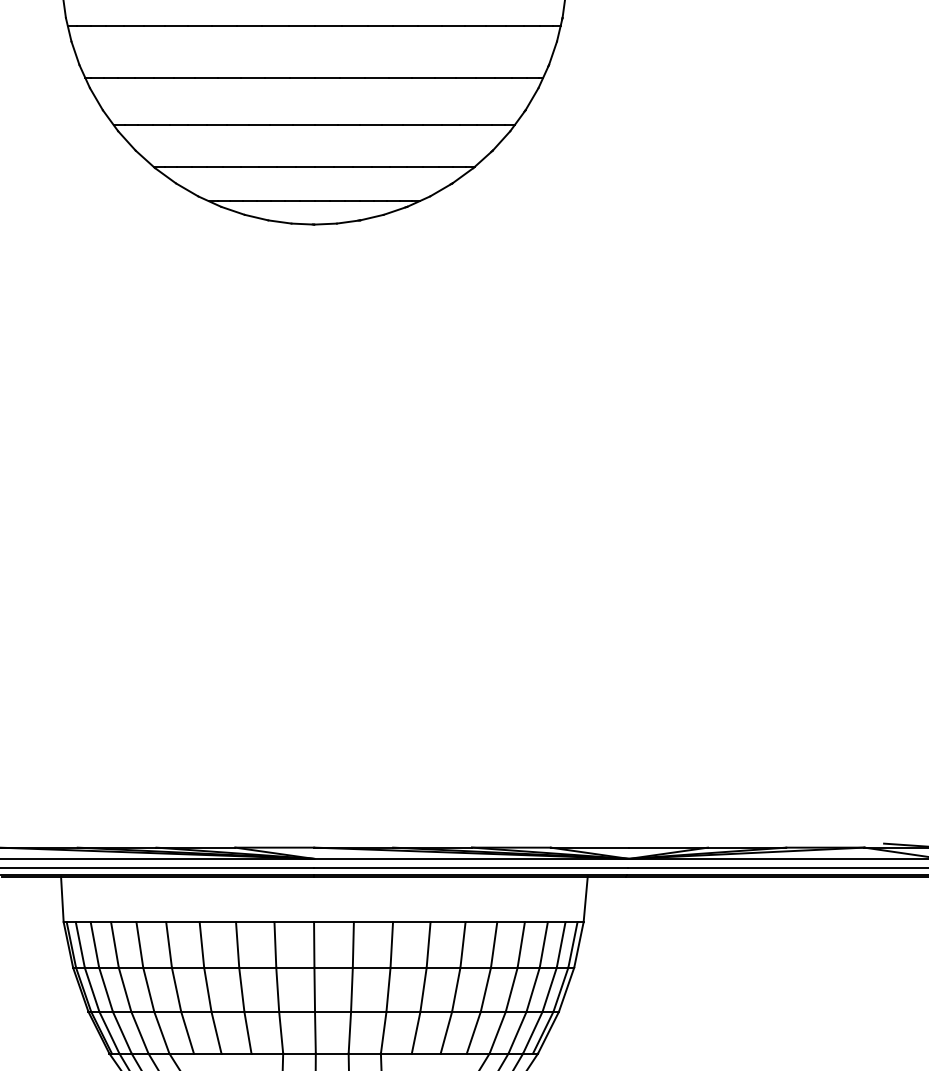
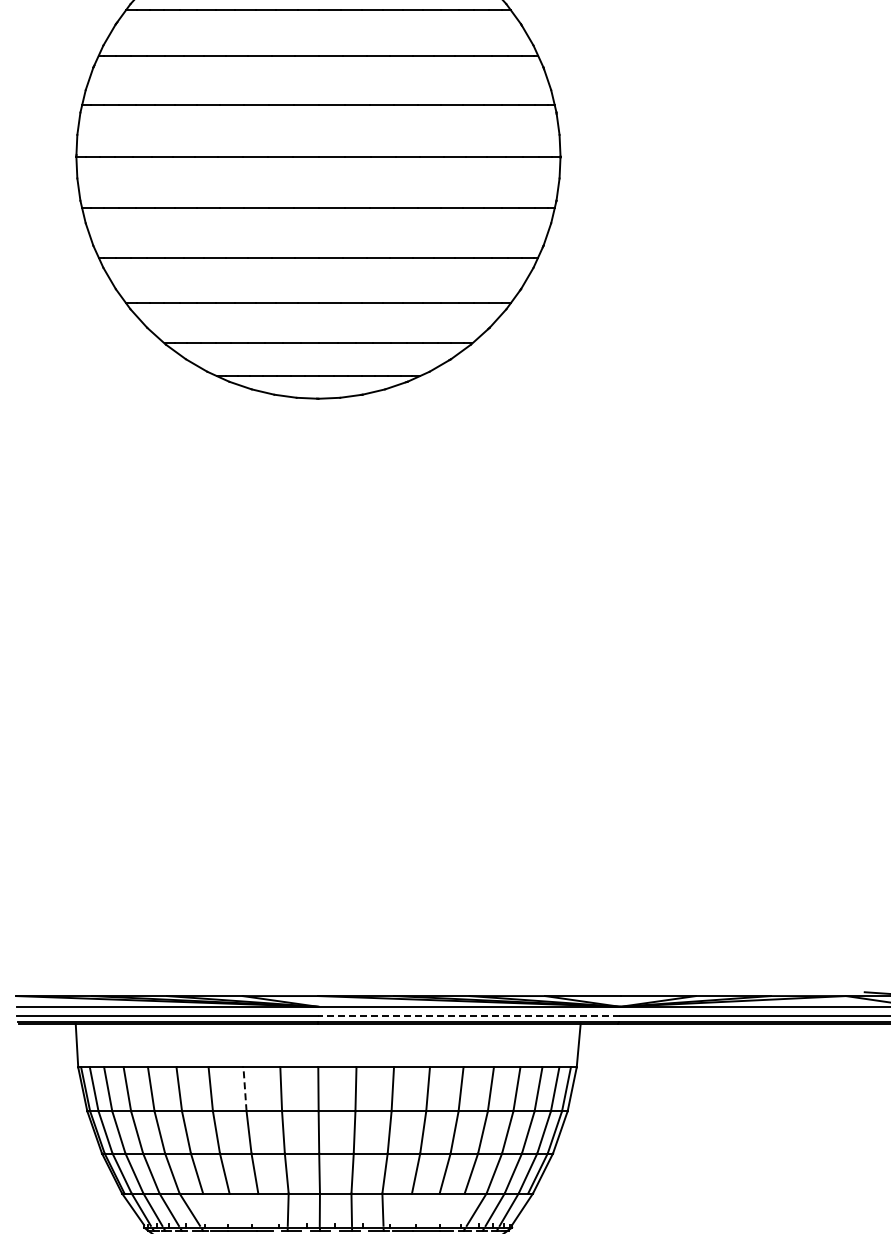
line: (471, 868) -> (469, 1016), solid -> dashed
line: (238, 945) -> (245, 1089), solid -> dashed

